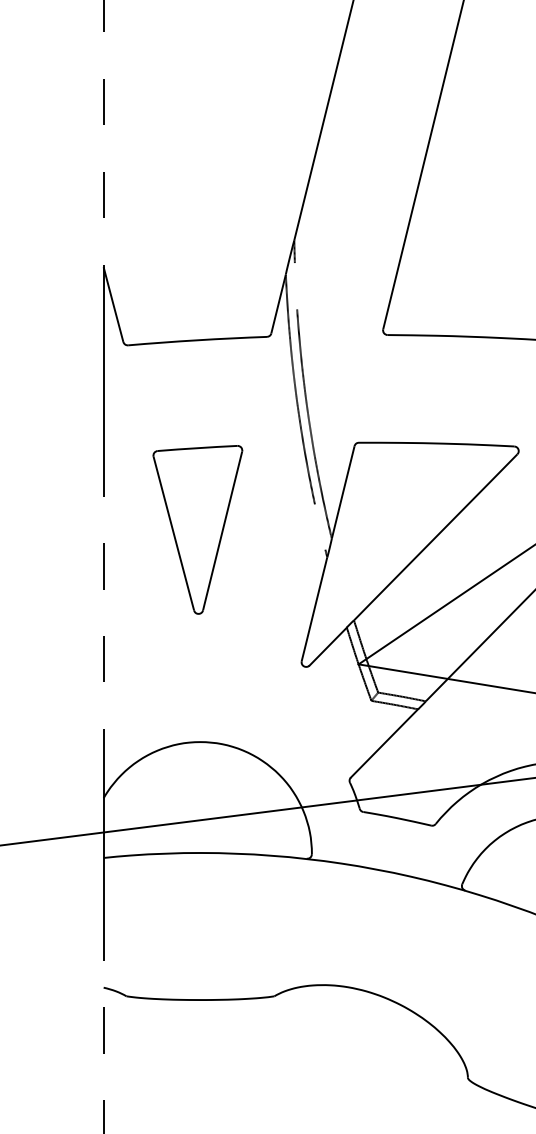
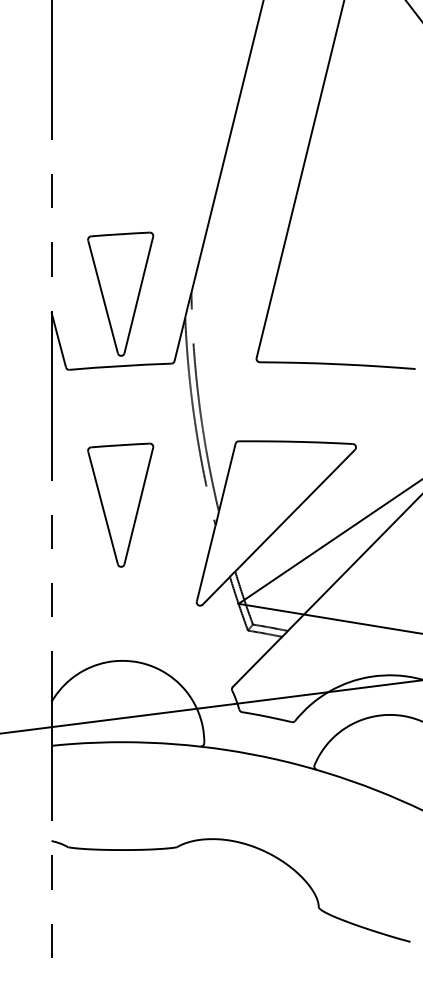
part: (197, 241) -> (120, 293), added

